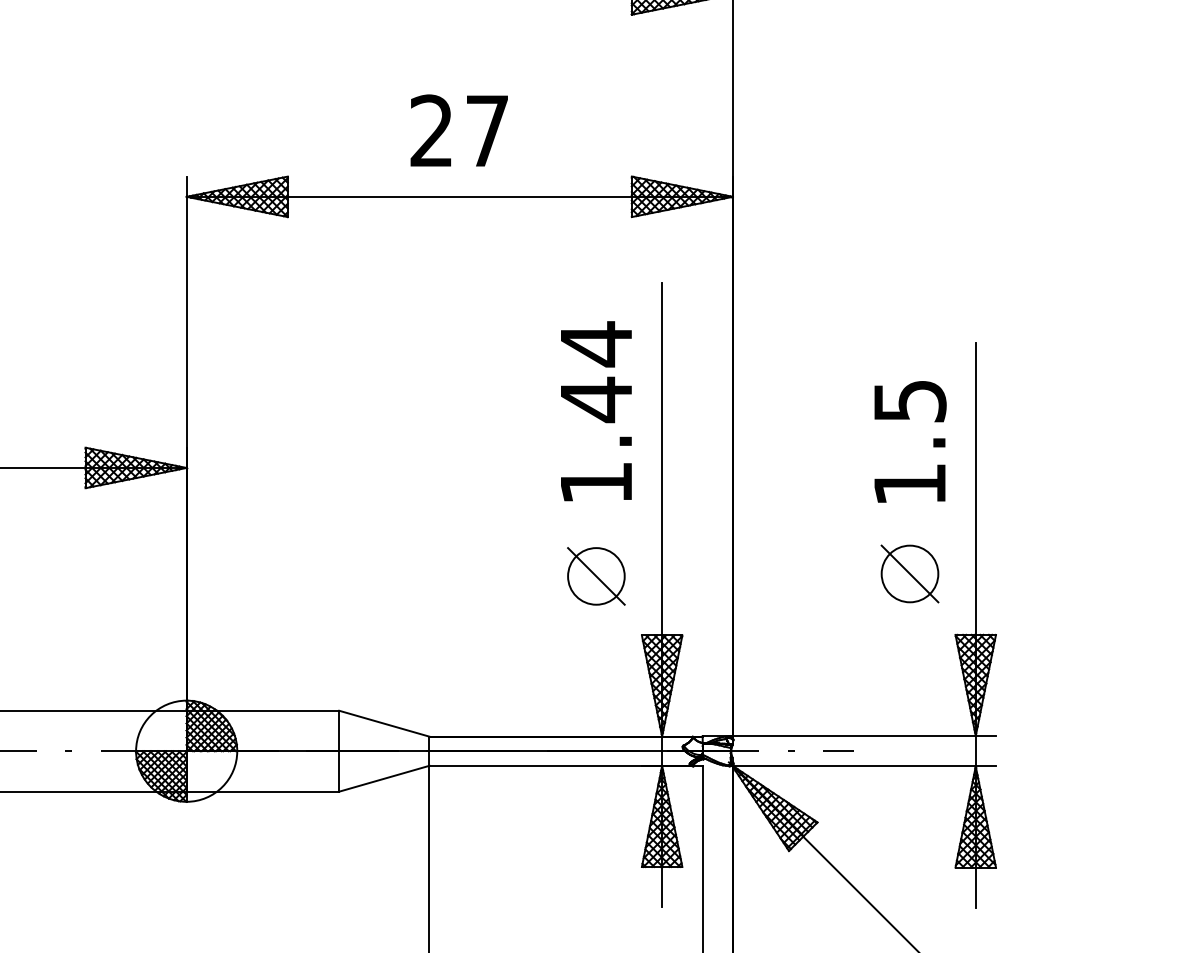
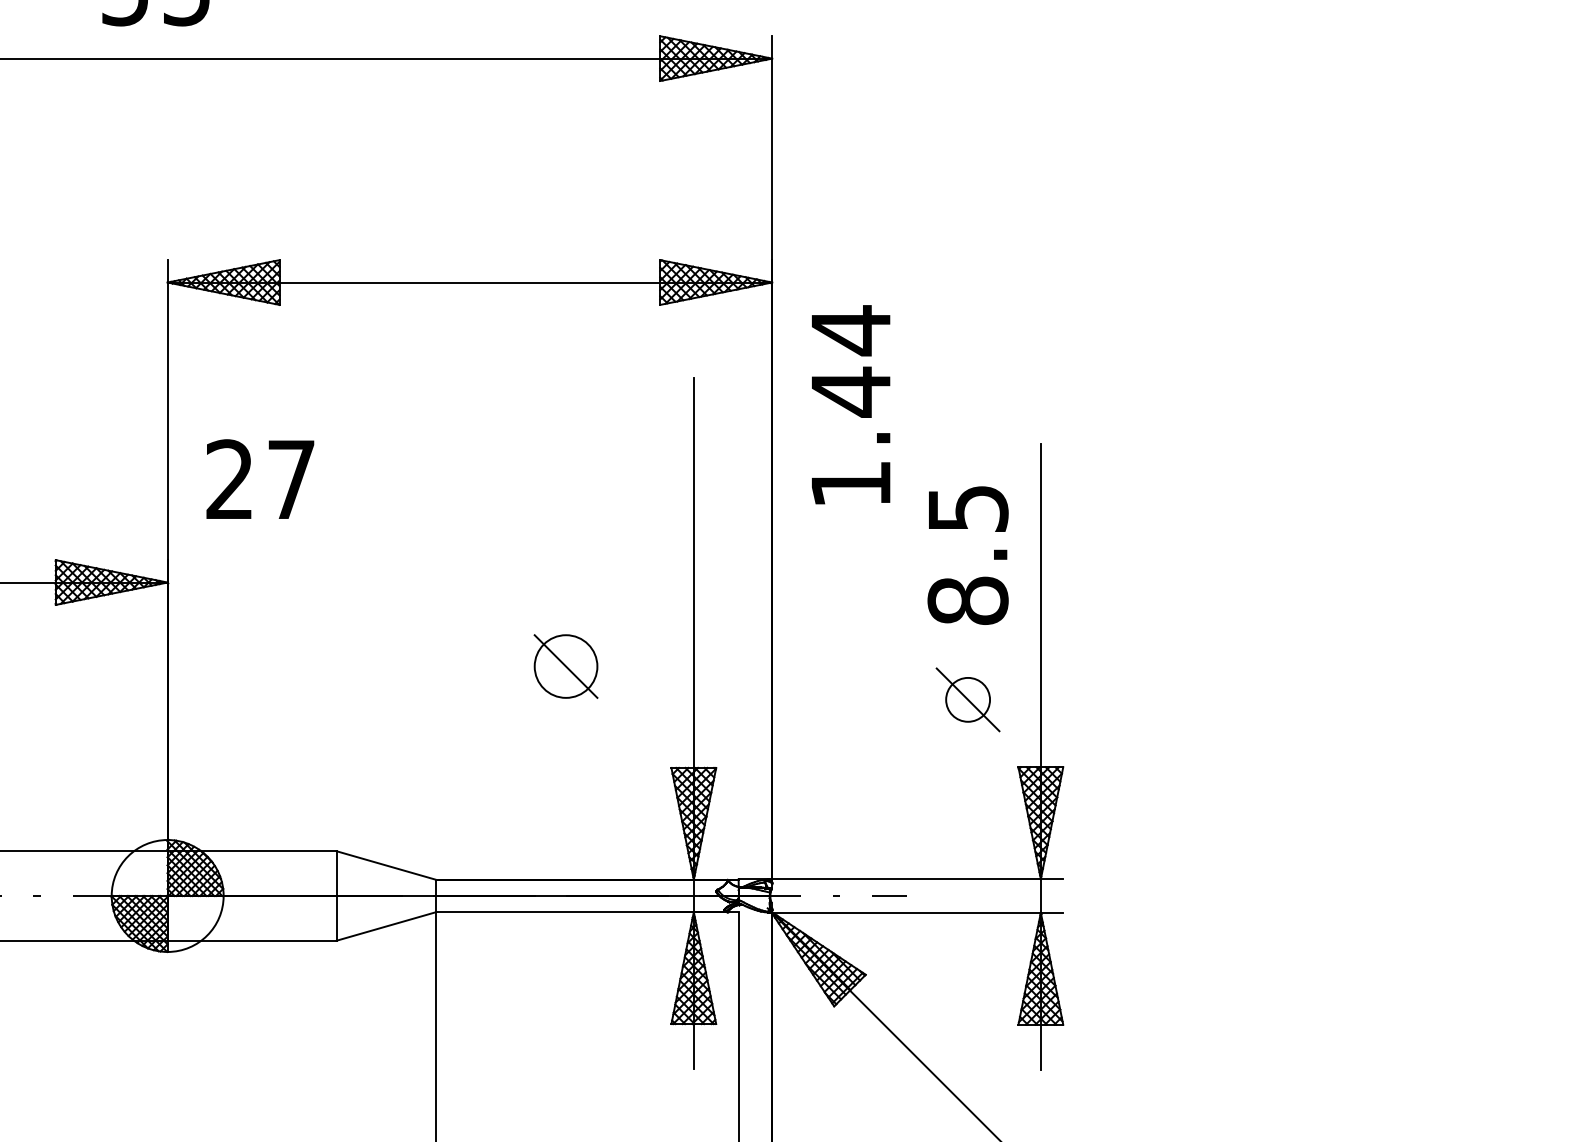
text: (459, 129) -> (260, 478), moved
text: (596, 410) -> (851, 404), moved
text: (909, 484) -> (967, 600), 1.5 -> 8.5
circle: (909, 573) -> (967, 699), size x0.7
part: (595, 576) -> (565, 666), moved

